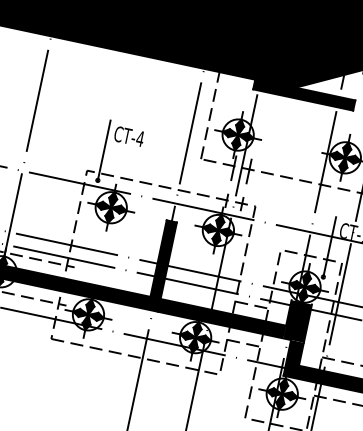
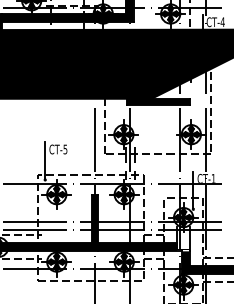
text: (140, 138) -> (65, 149), CT-4 -> CT-5
fill: (297, 321) -> (183, 239), removed

